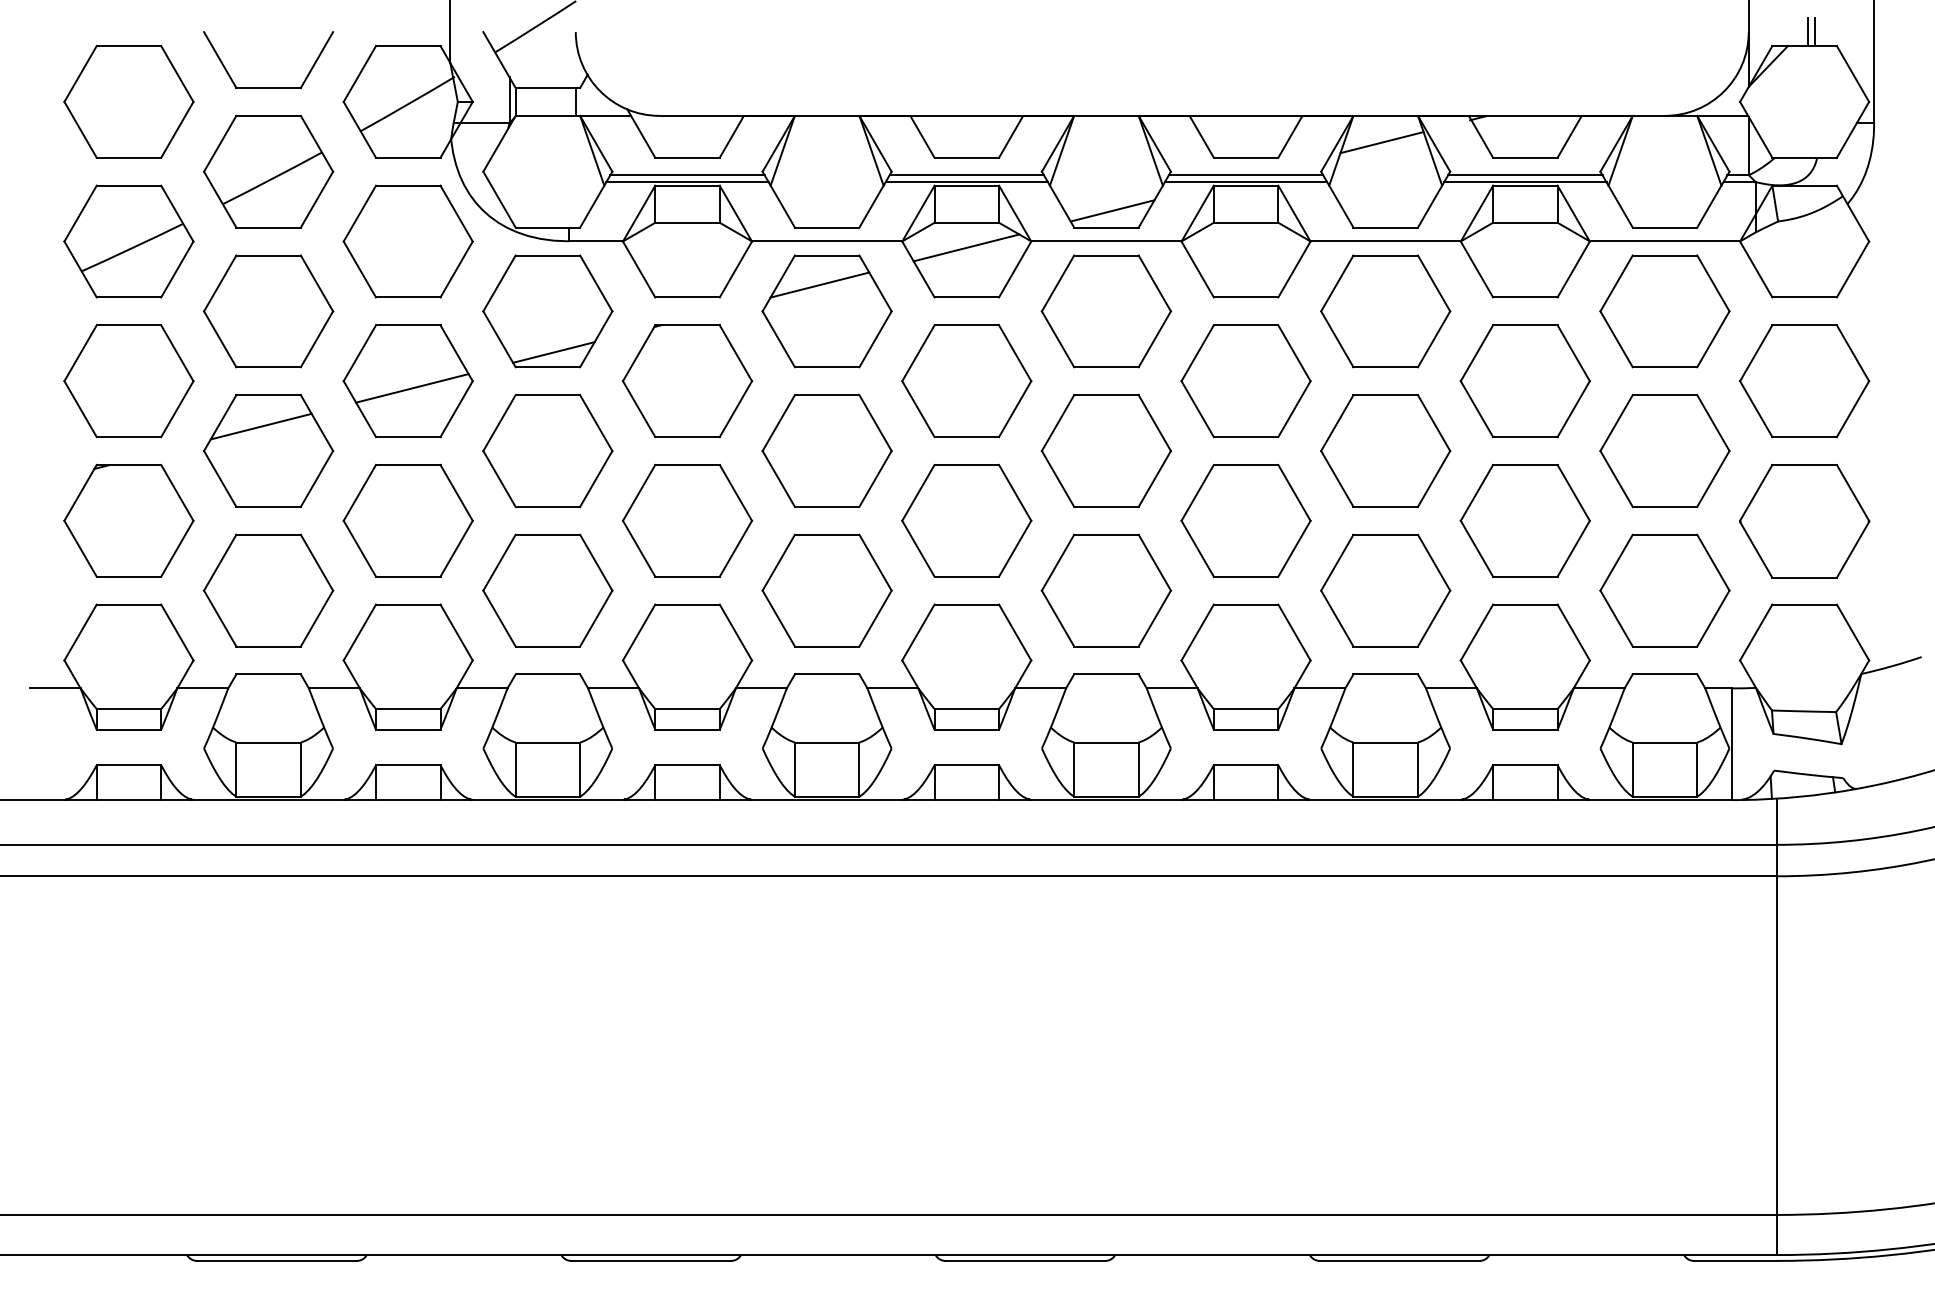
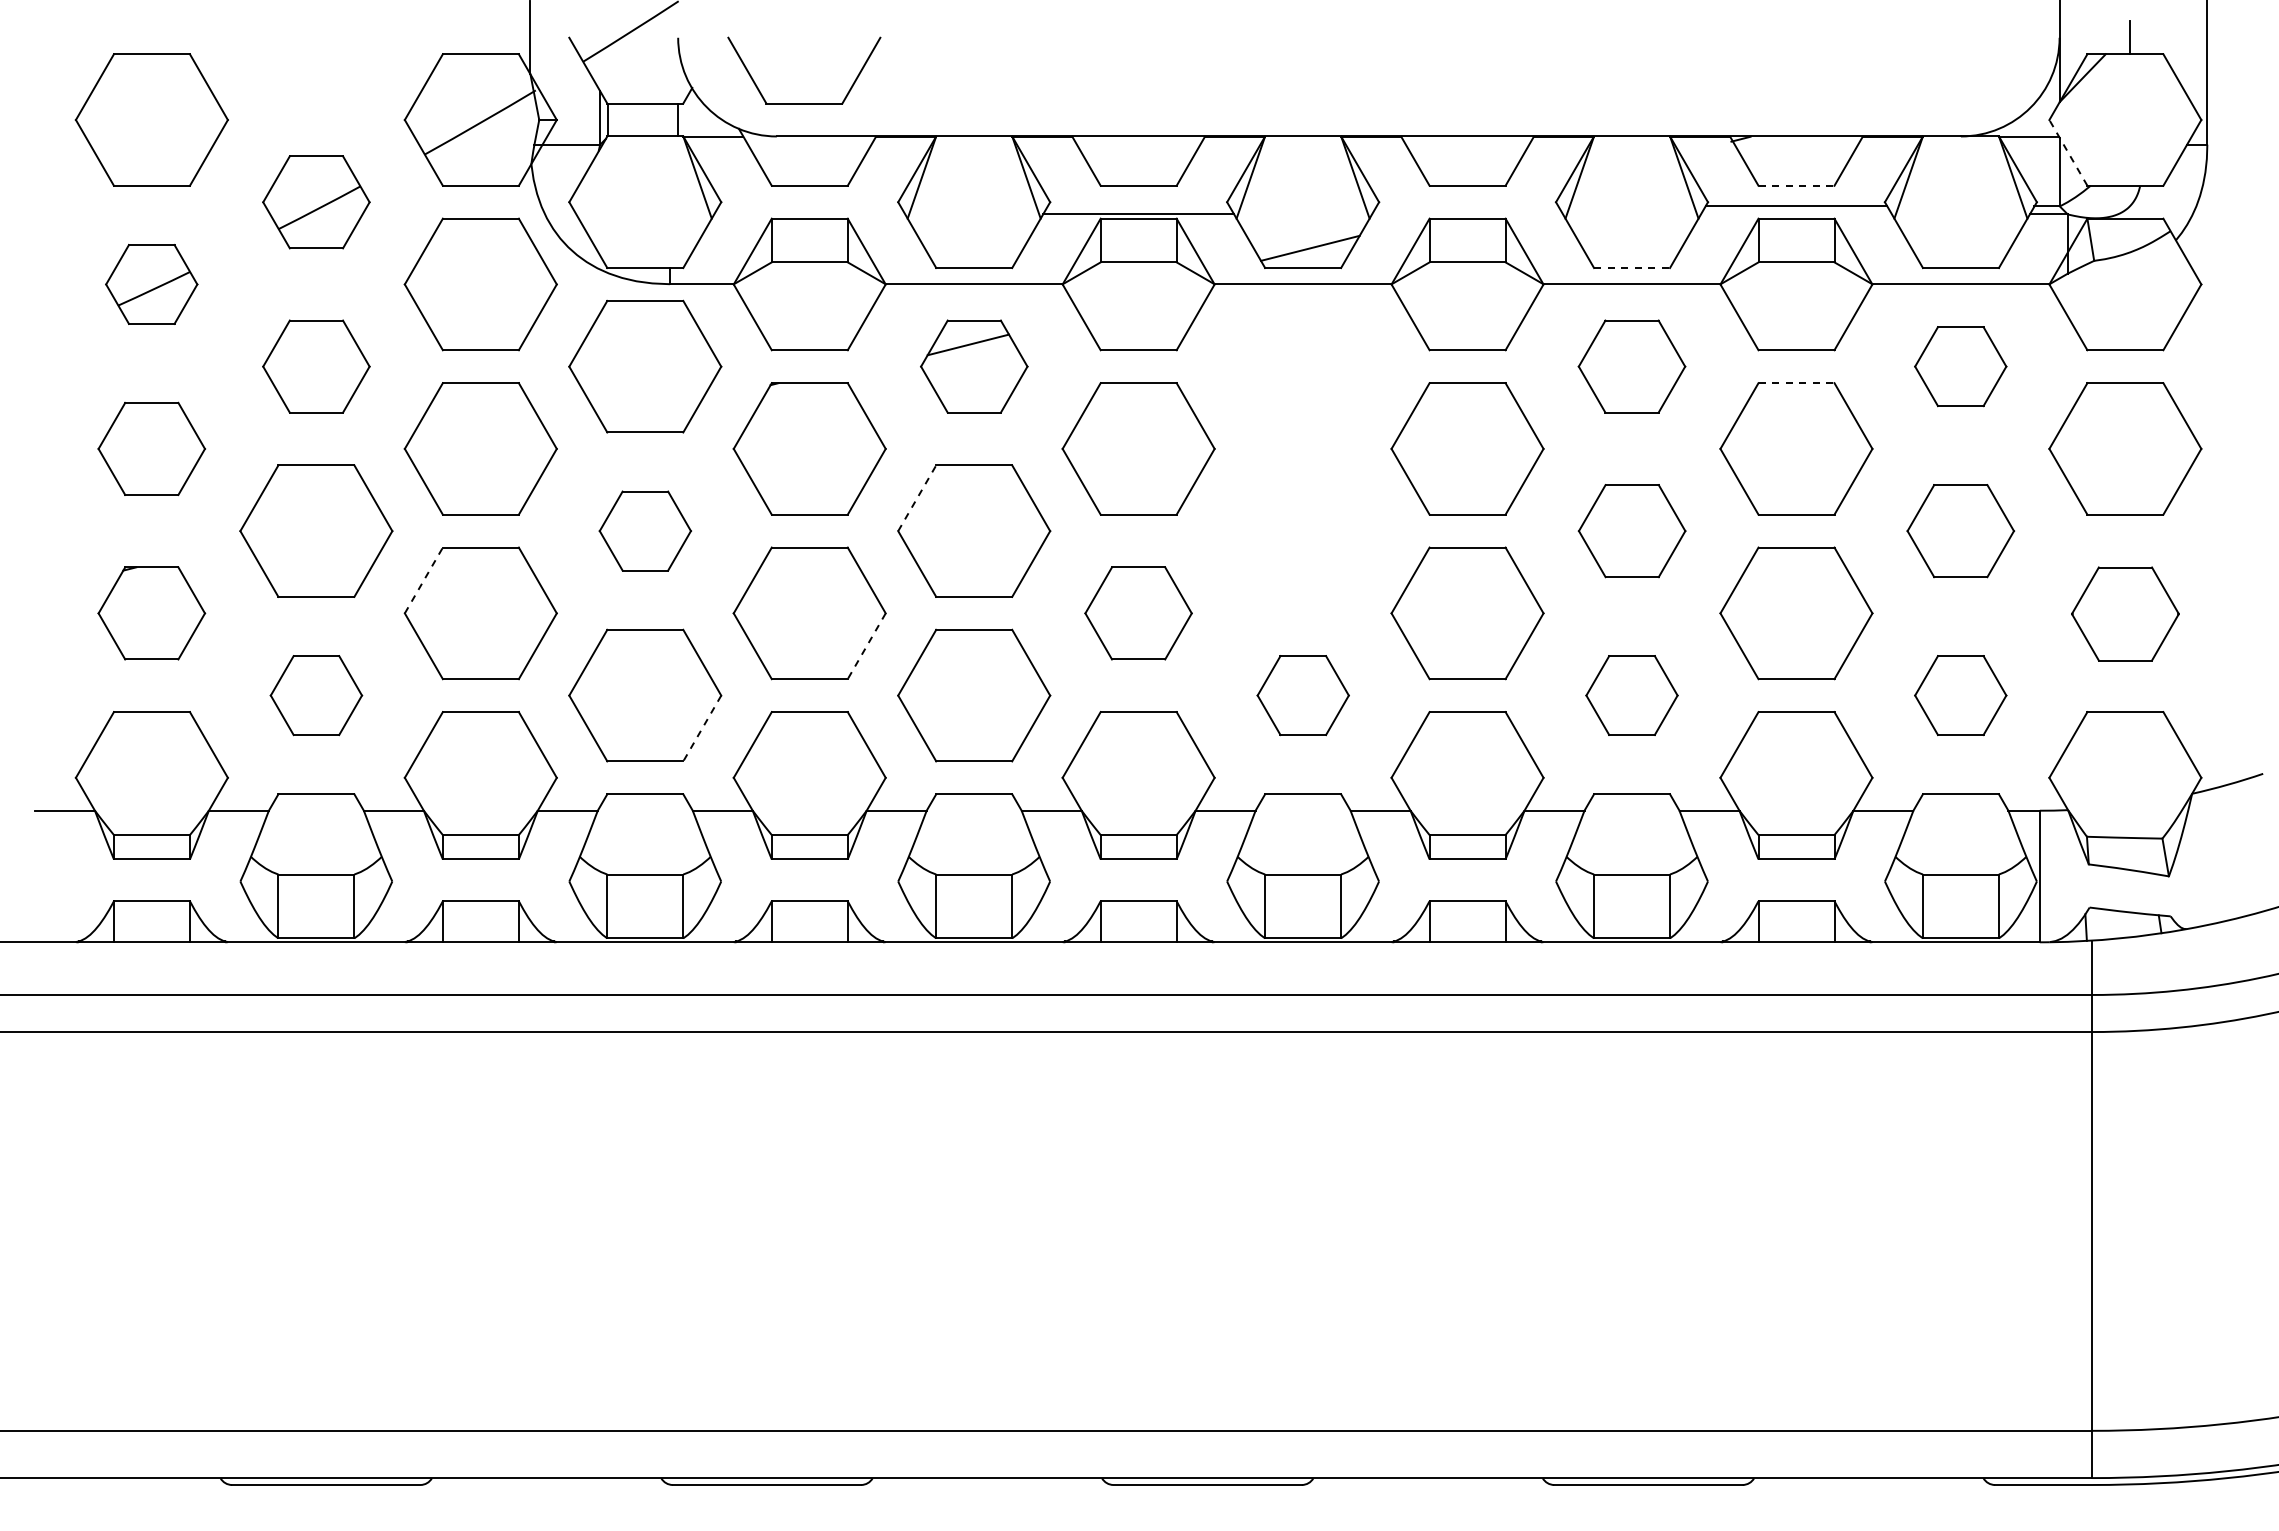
line: (1814, 31) -> (2137, 37), removed
part: (268, 87) -> (804, 103), moved
line: (1756, 129) -> (2068, 152), solid -> dashed
line: (1381, 142) -> (1627, 167), removed
line: (1525, 157) -> (1796, 185), solid -> dashed
part: (268, 171) -> (316, 202), size x0.7
line: (687, 175) -> (809, 206), removed
line: (966, 175) -> (1138, 206), removed
line: (1246, 175) -> (1467, 206), removed
line: (687, 182) -> (809, 214), removed
line: (1246, 182) -> (1467, 214), removed
line: (1525, 182) -> (1796, 214), removed
line: (1386, 227) -> (1632, 268), solid -> dashed
part: (128, 241) -> (151, 284), size x0.6
line: (966, 247) -> (1138, 291), removed
part: (268, 311) -> (316, 366), size x0.7
part: (827, 311) -> (974, 366), size x0.7
part: (1106, 311) -> (1303, 366), removed
part: (1385, 311) -> (1631, 366), size x0.7
part: (1664, 311) -> (1960, 366), size x0.6
line: (1525, 325) -> (1796, 383), solid -> dashed
line: (553, 352) -> (652, 415), removed
part: (128, 380) -> (151, 448), size x0.7
line: (412, 388) -> (485, 457), removed
line: (778, 423) -> (917, 498), solid -> dashed
line: (261, 426) -> (307, 502), removed
part: (548, 450) -> (645, 530), size x0.6
part: (1106, 450) -> (1303, 530), removed
part: (1386, 450) -> (1632, 530), size x0.7
part: (1664, 450) -> (1960, 530), size x0.7
line: (359, 492) -> (423, 580), solid -> dashed
part: (128, 520) -> (151, 613), size x0.7
part: (966, 520) -> (1138, 613), size x0.7
part: (1804, 520) -> (2125, 613), size x0.7
line: (735, 548) -> (866, 646), solid -> dashed
part: (268, 590) -> (316, 695), size x0.6
part: (1106, 590) -> (1303, 695), size x0.6
part: (1385, 590) -> (1631, 695), size x0.6
part: (1664, 590) -> (1960, 695), size x0.6
line: (596, 618) -> (702, 728), solid -> dashed

